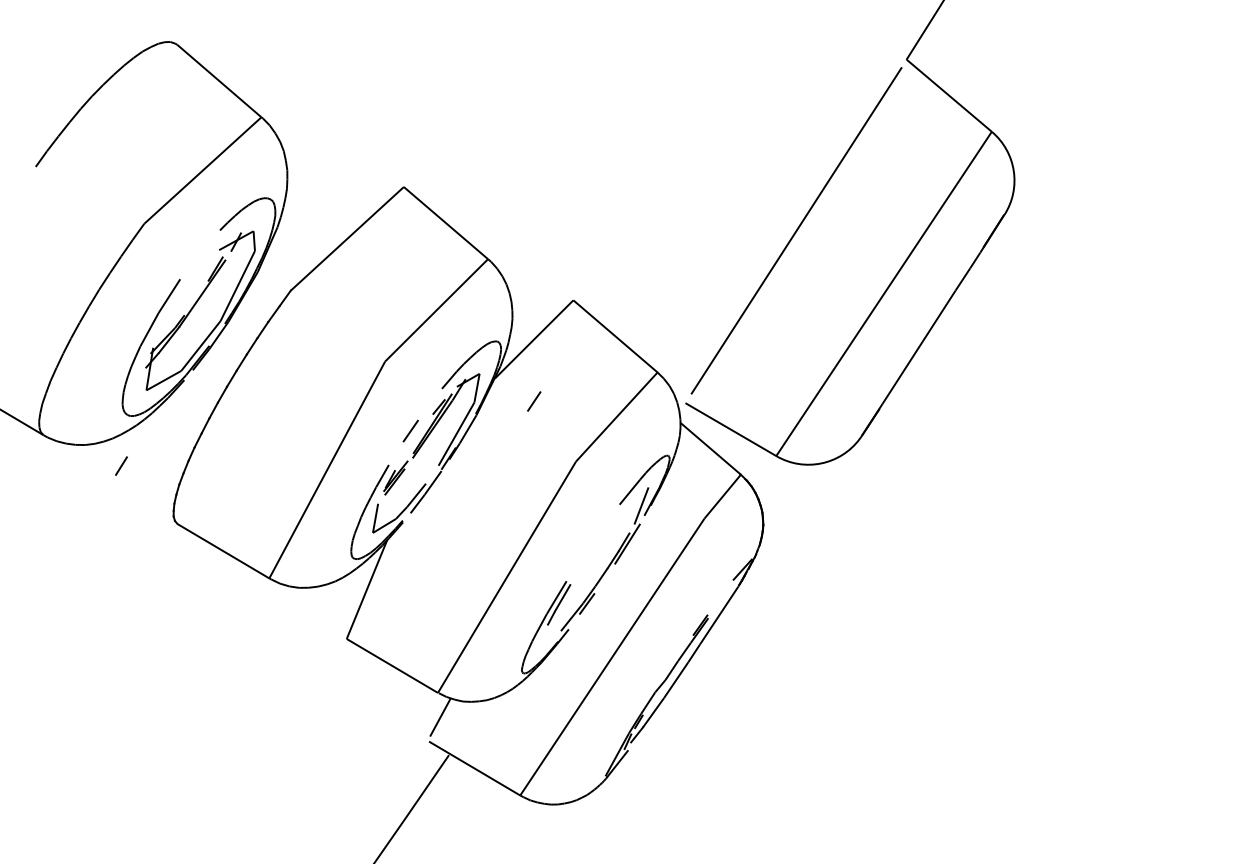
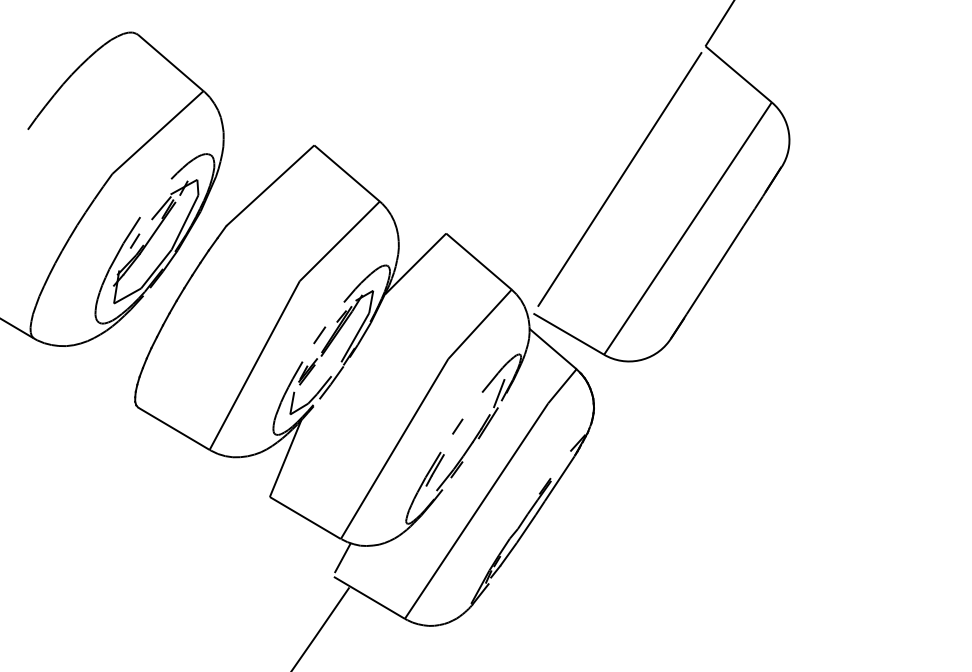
line: (207, 267) -> (161, 208), added
line: (534, 401) -> (457, 426), moved
line: (121, 465) -> (135, 240), moved

